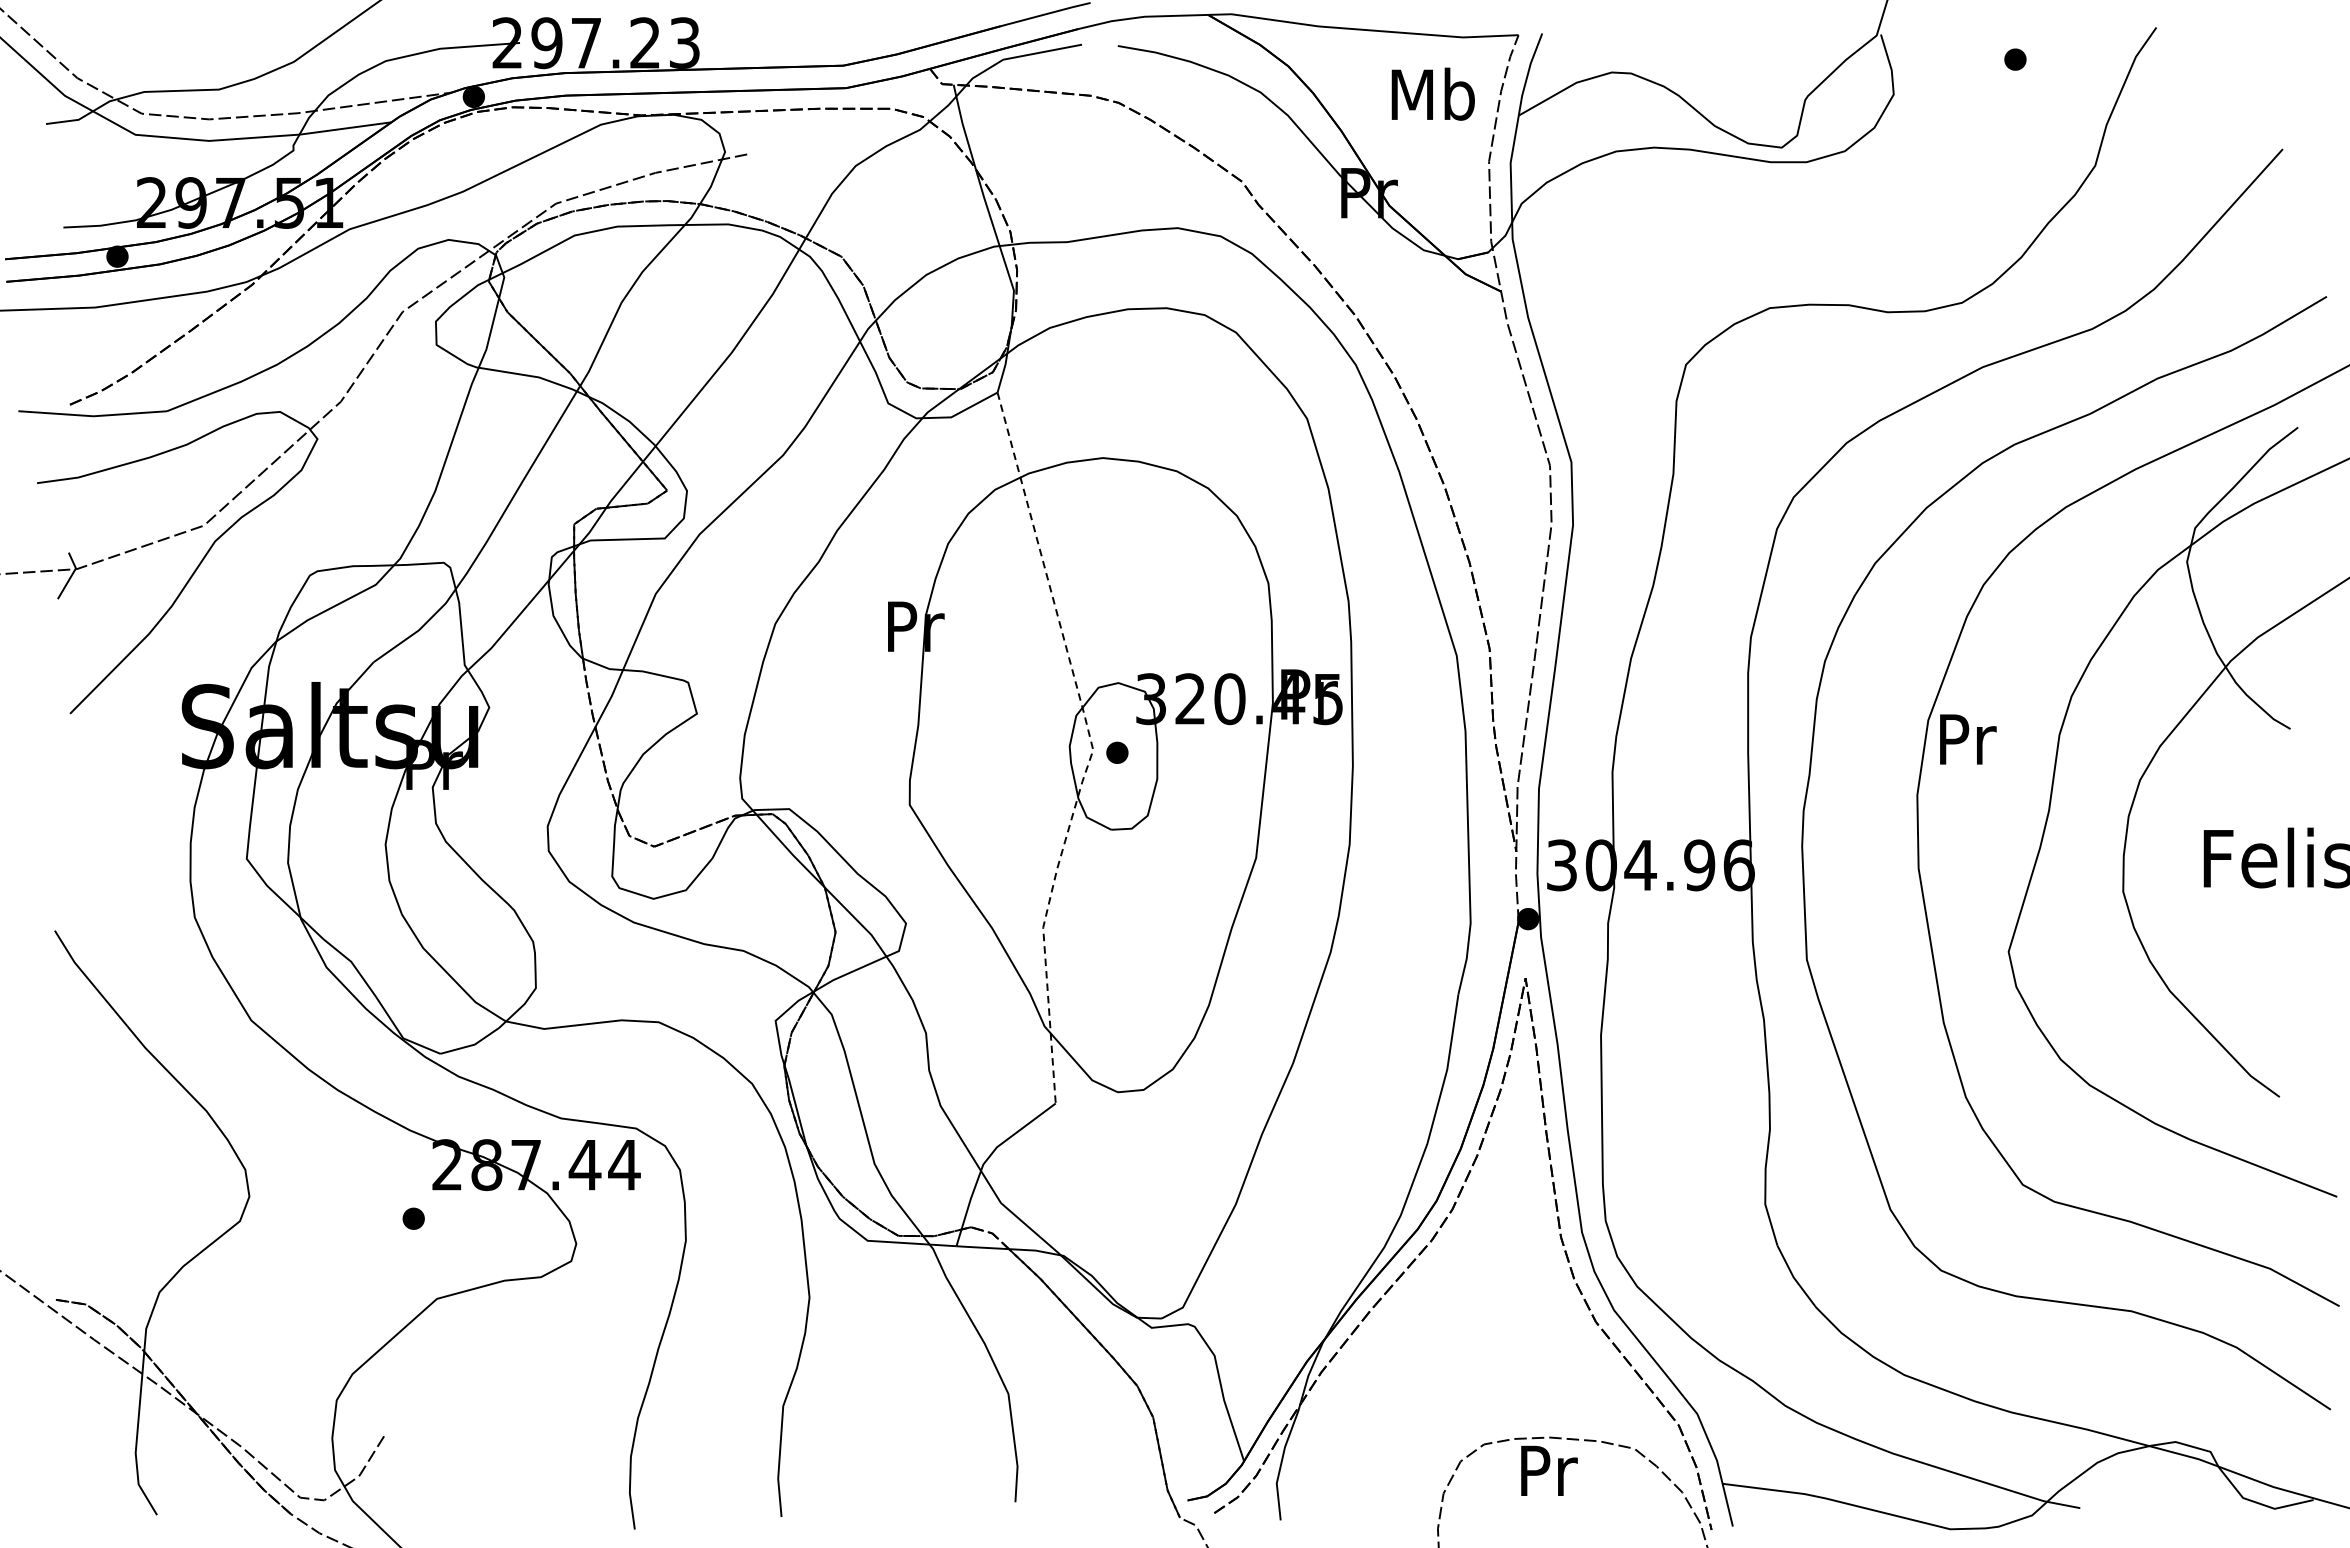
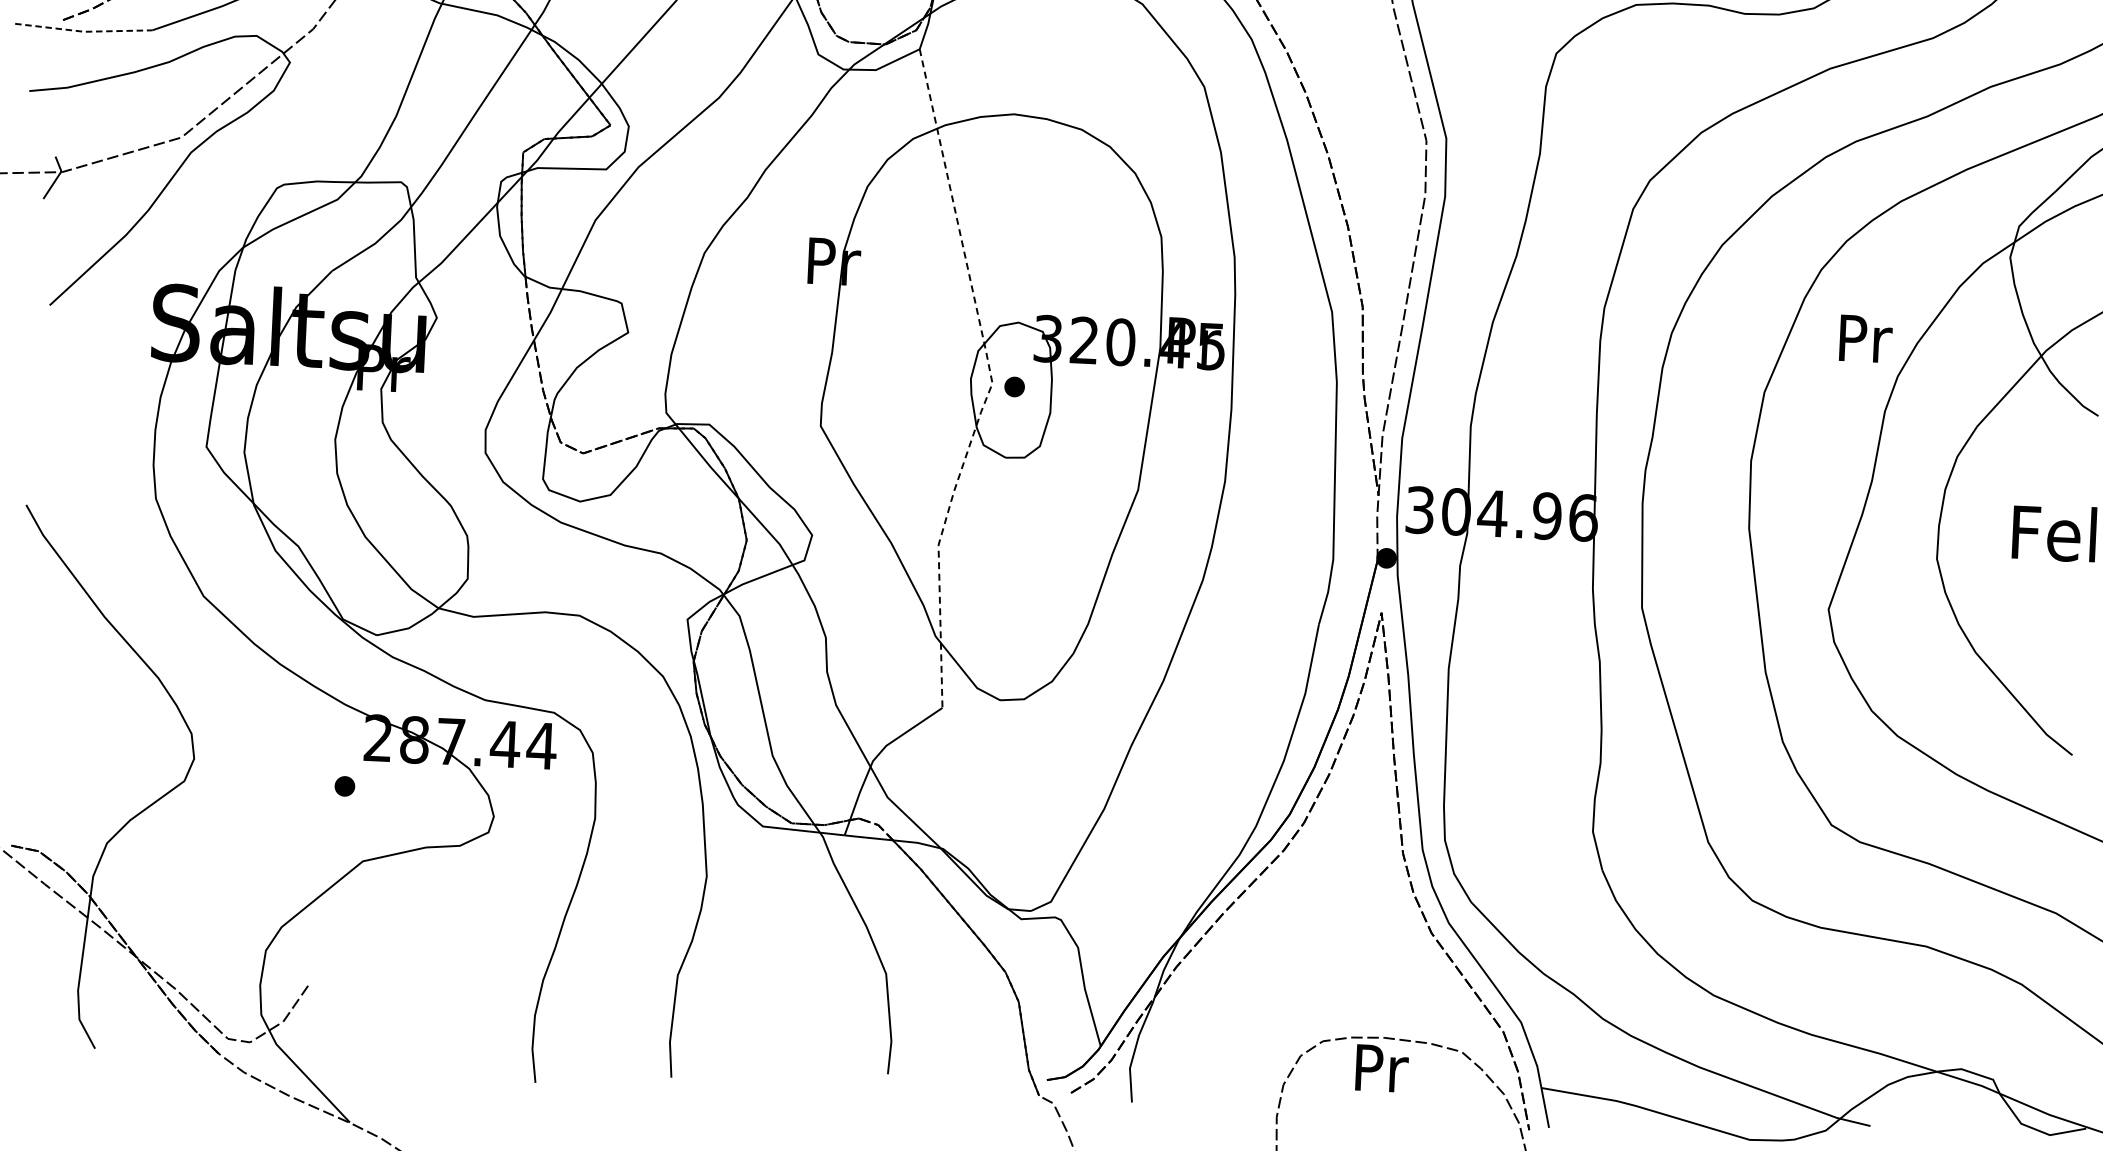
line: (93, 416) -> (84, 31), solid -> dashed
text: (1968, 739) -> (1866, 338), moved

